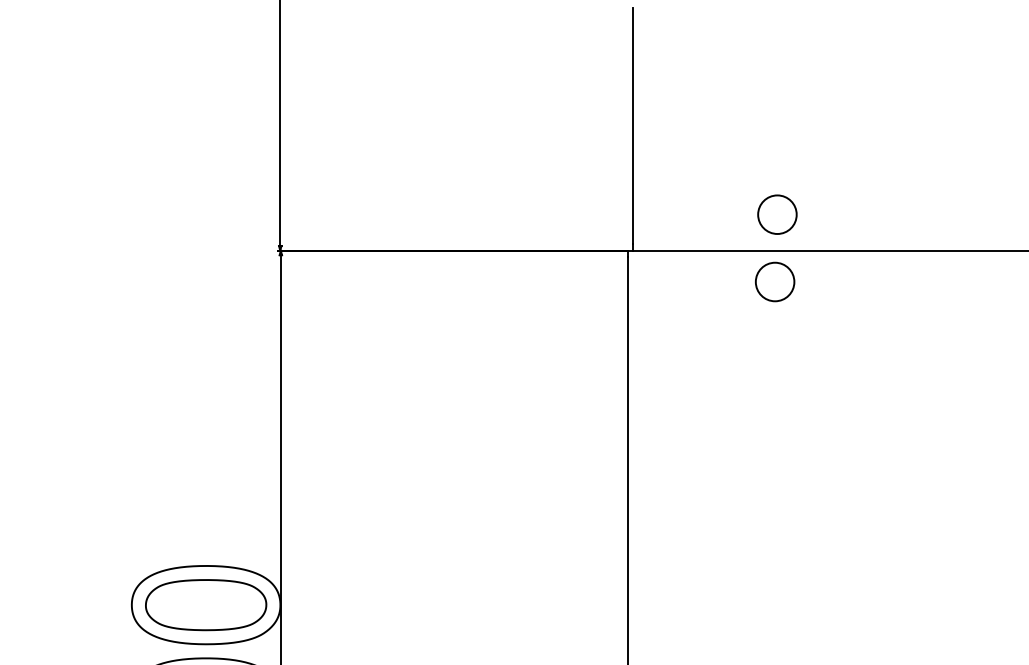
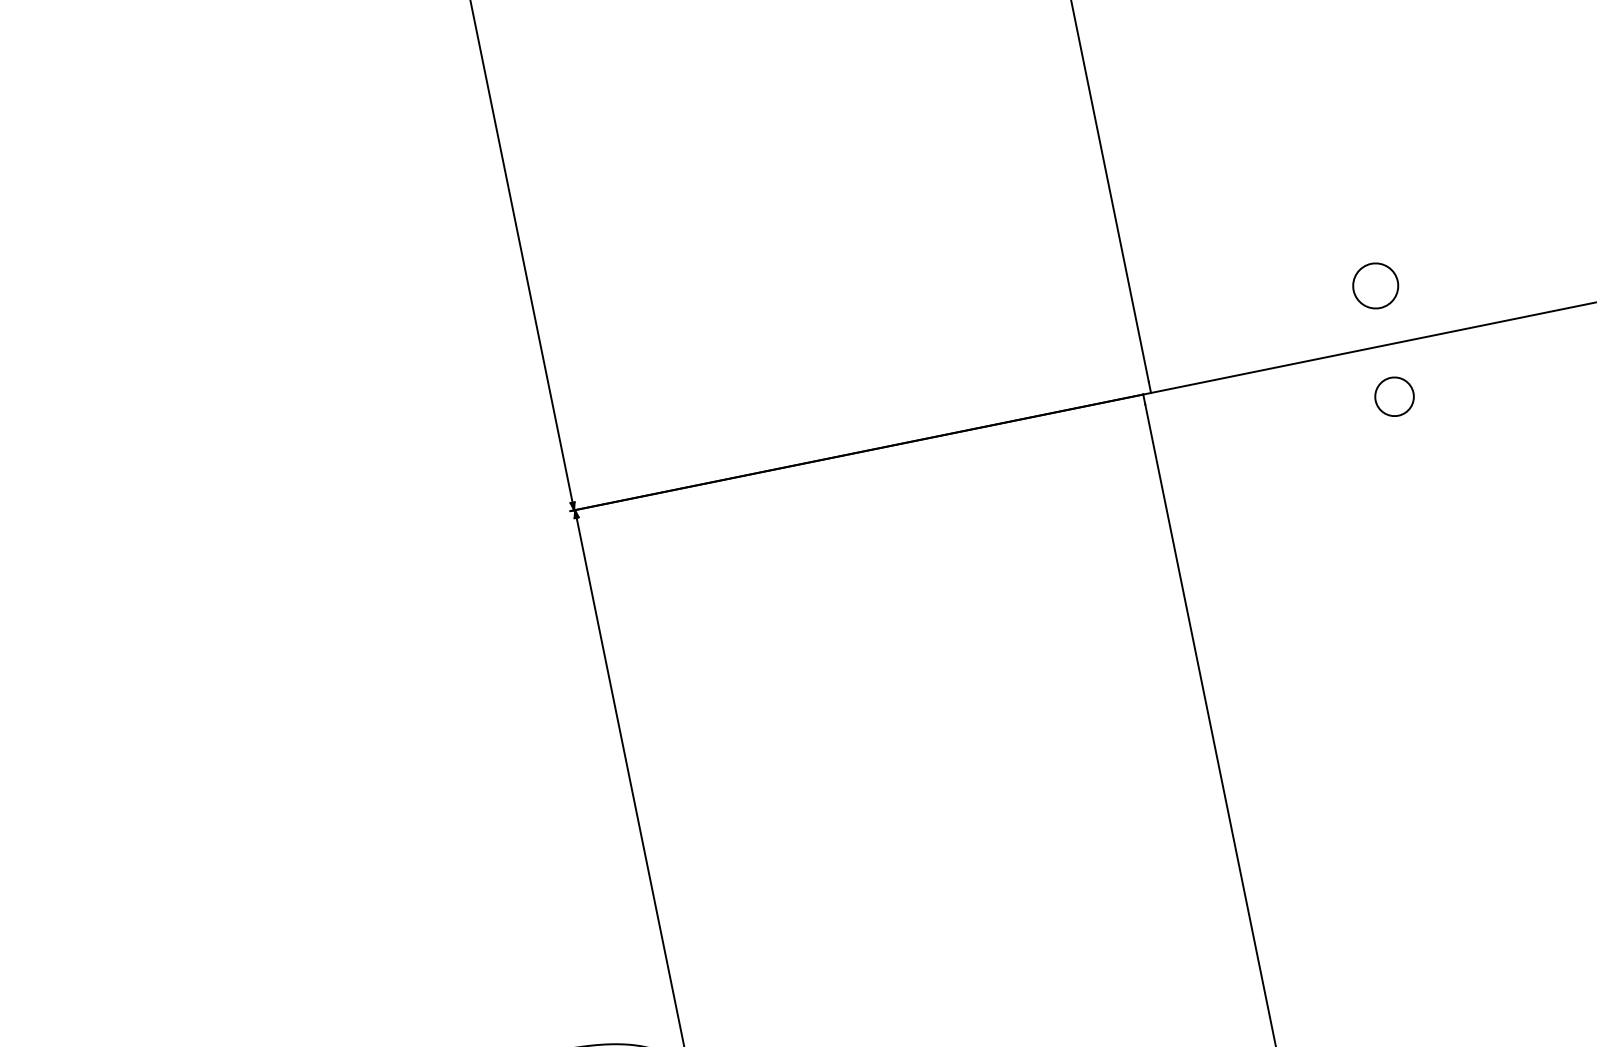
circle: (777, 214) -> (1375, 285), size x0.7
circle: (775, 281) -> (1394, 395), size x0.6

